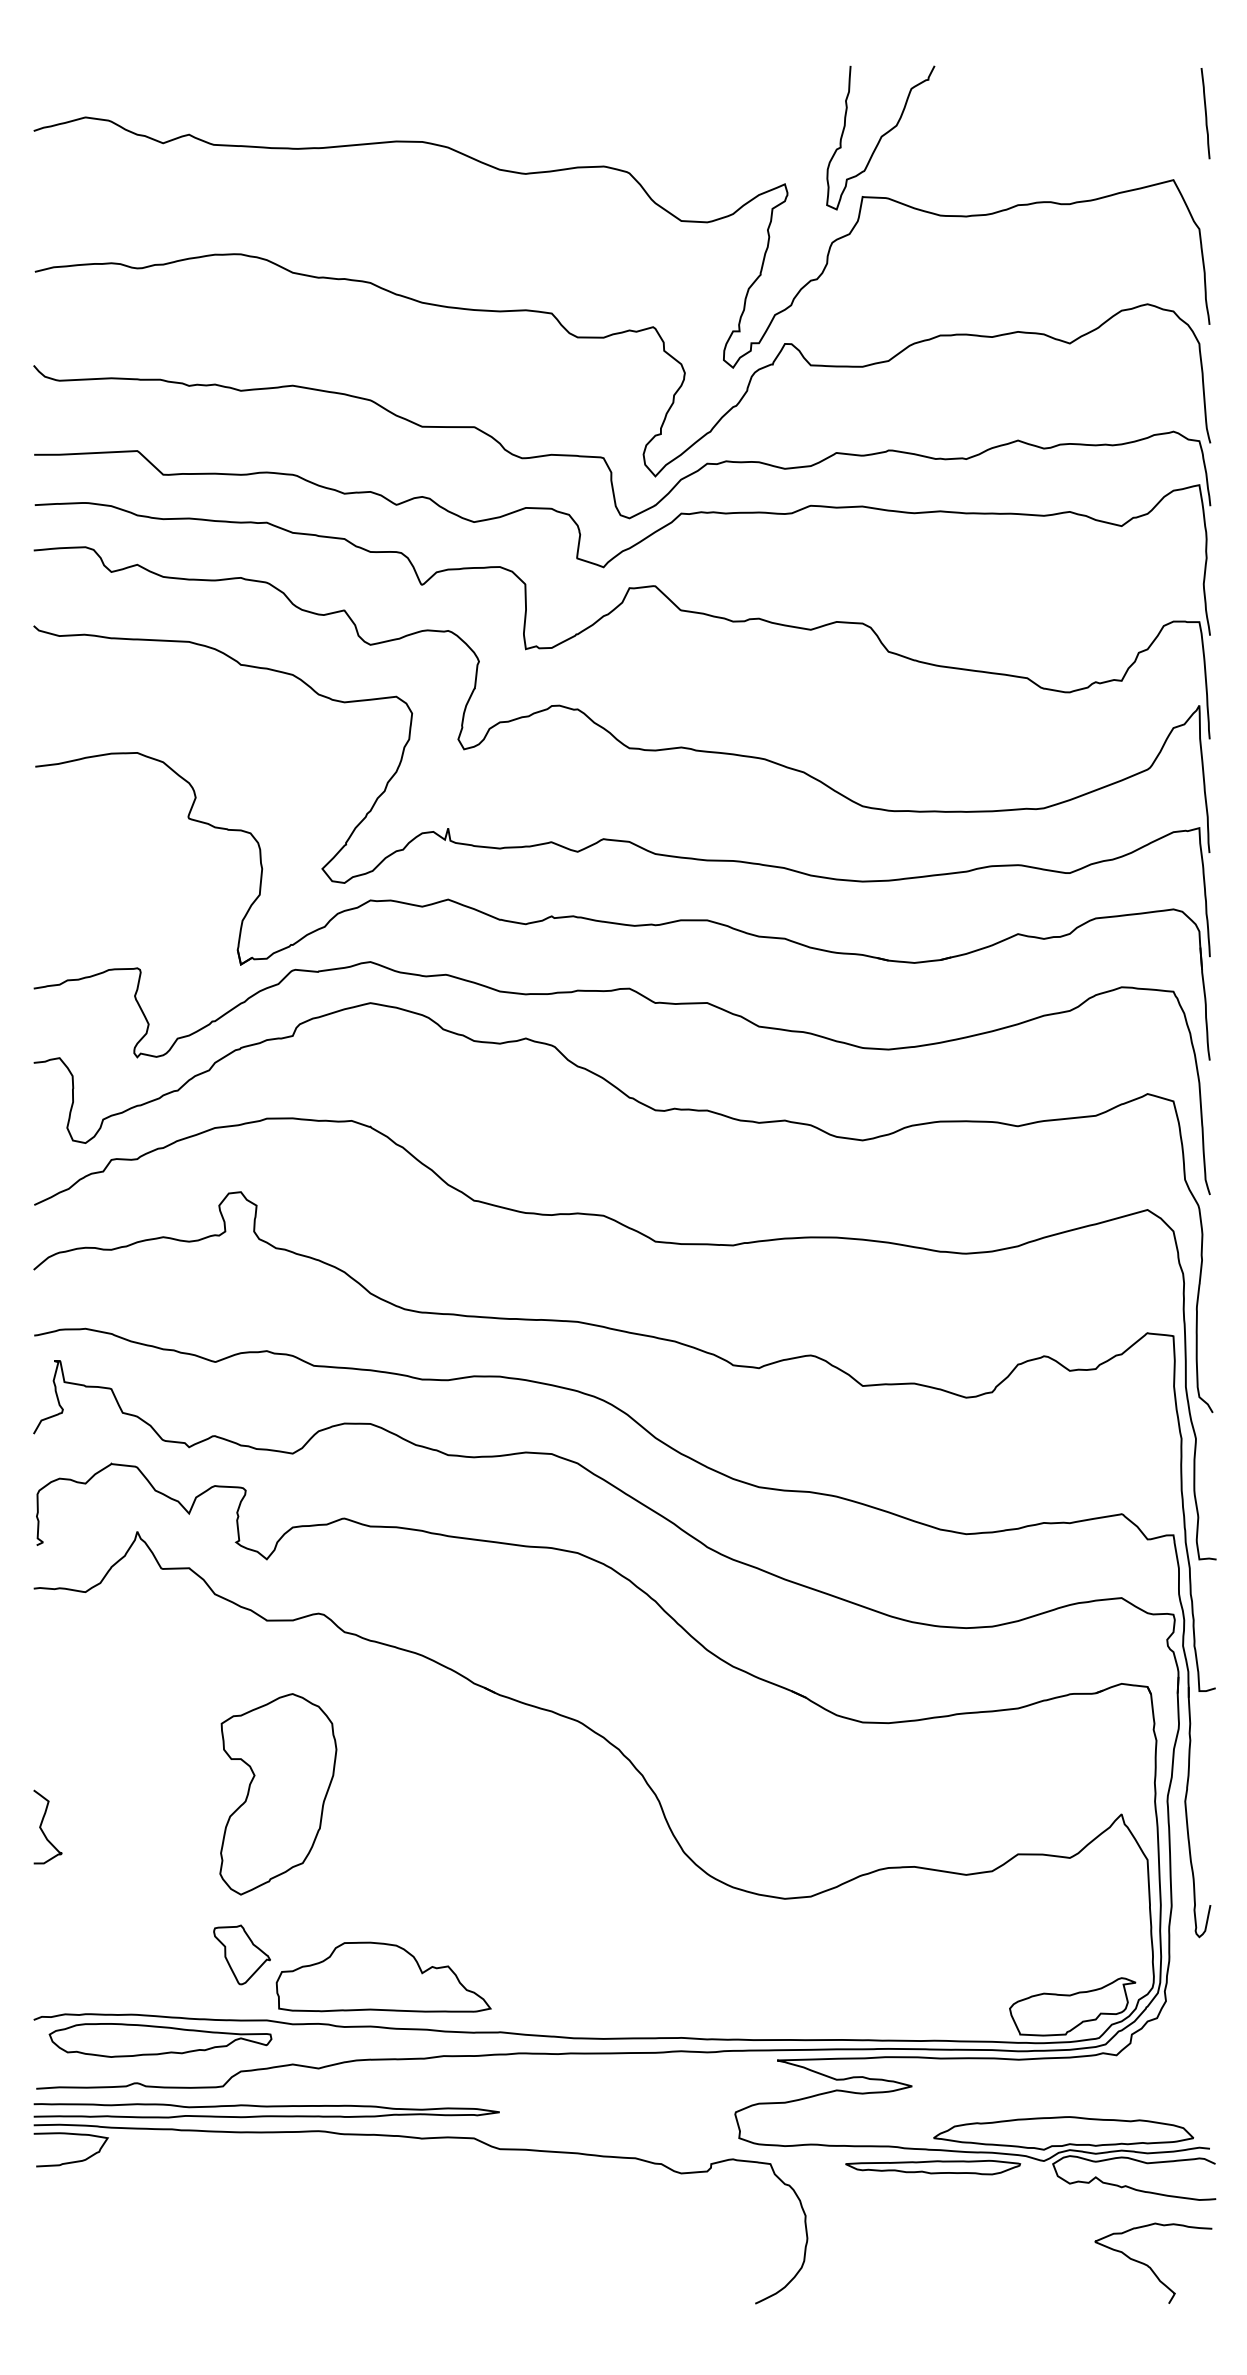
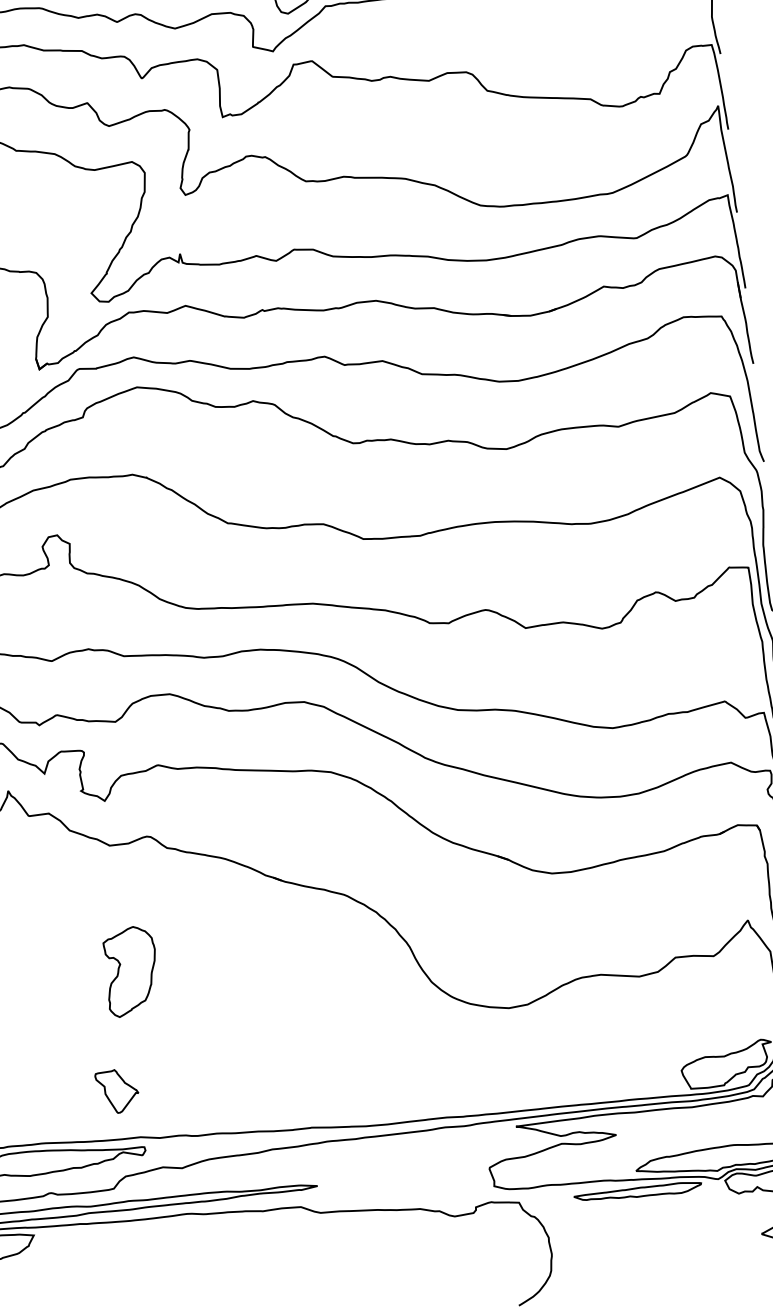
part: (278, 1794) -> (131, 971), size x0.6
part: (383, 1976) -> (222, 1096), removed

